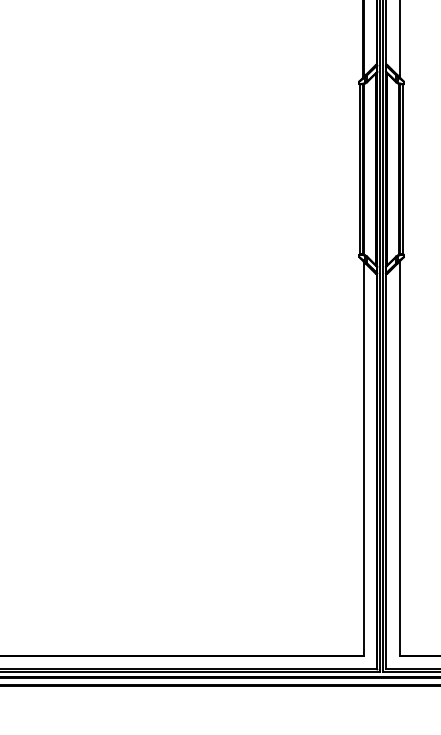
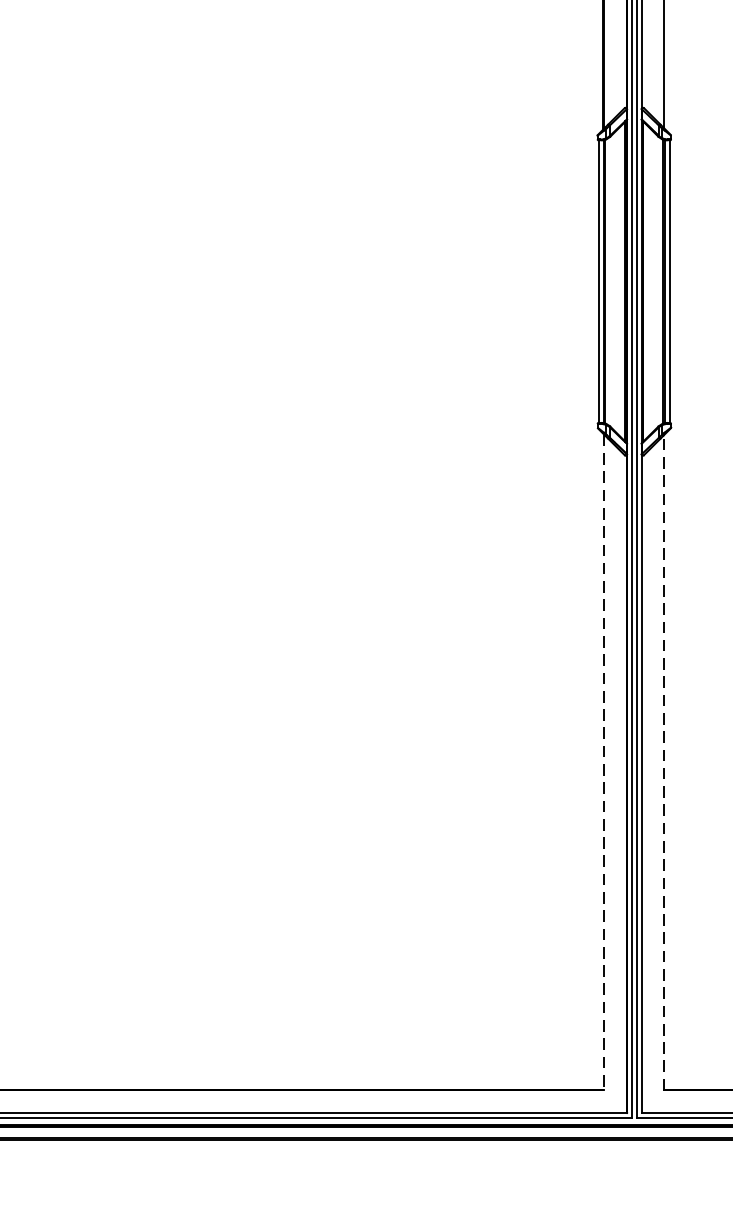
line: (399, 458) -> (664, 762), solid -> dashed
line: (363, 459) -> (604, 763), solid -> dashed

